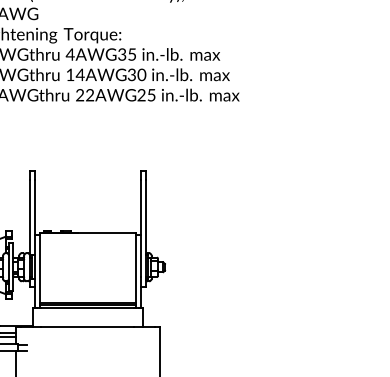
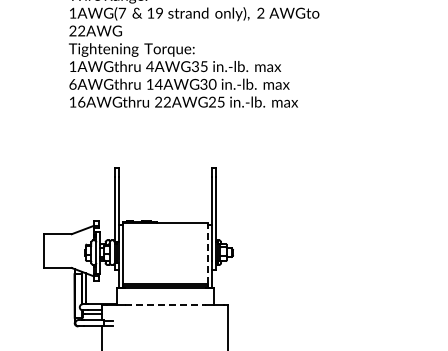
line: (135, 267) -> (207, 252), solid -> dashed
line: (87, 326) -> (165, 304), solid -> dashed

